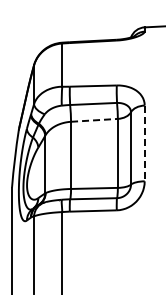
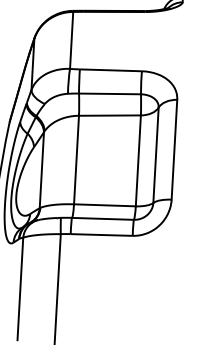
line: (94, 120) -> (109, 115), dashed -> solid
line: (144, 143) -> (174, 149), dashed -> solid

